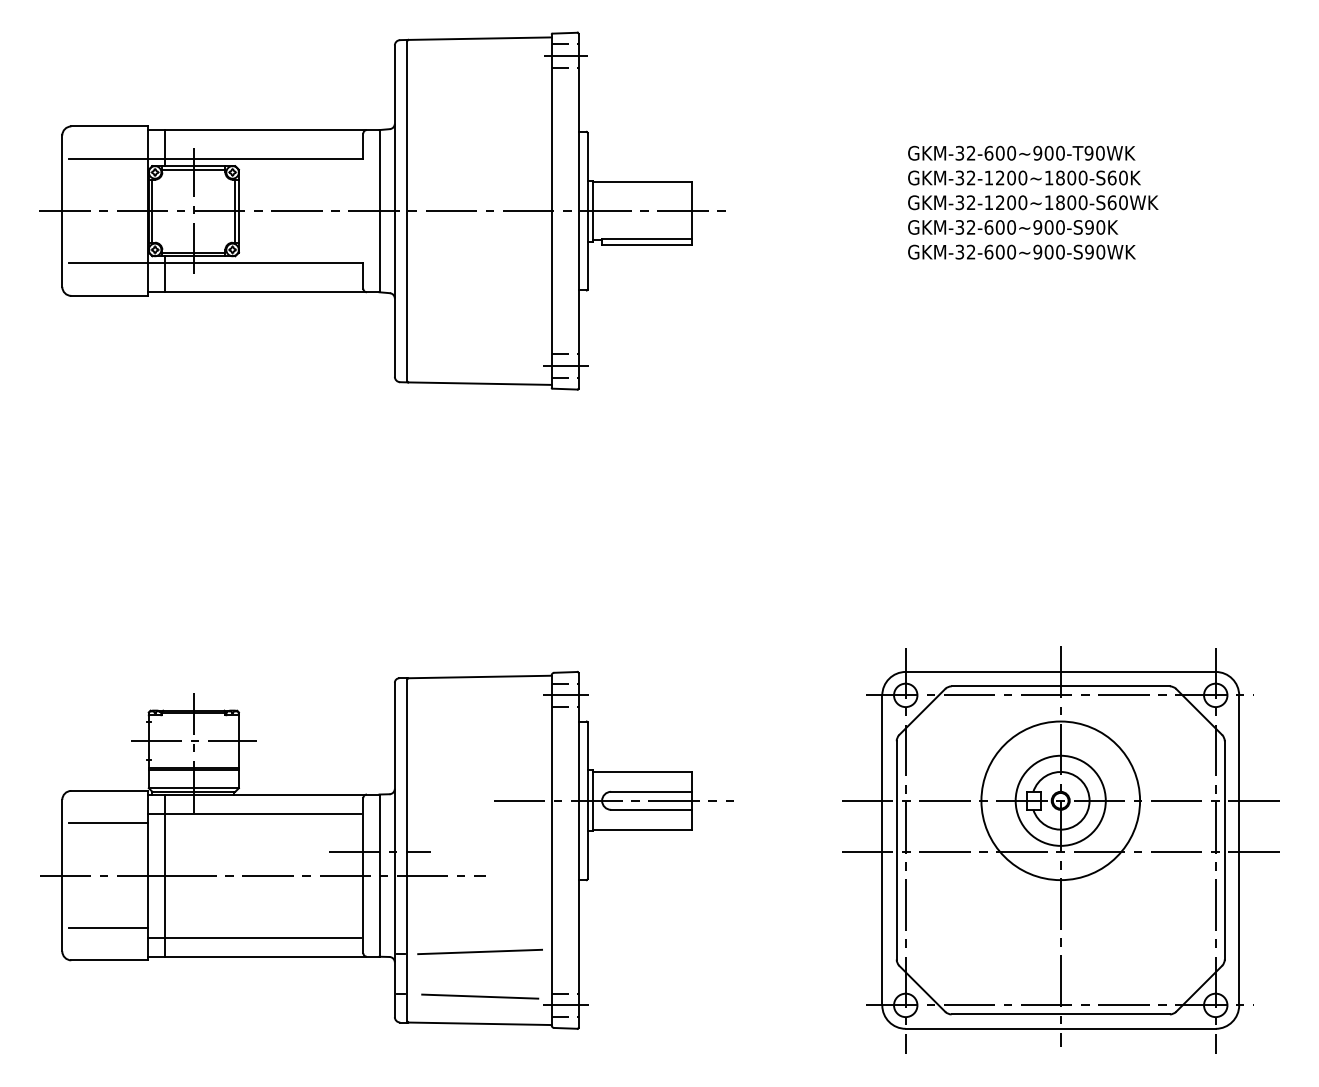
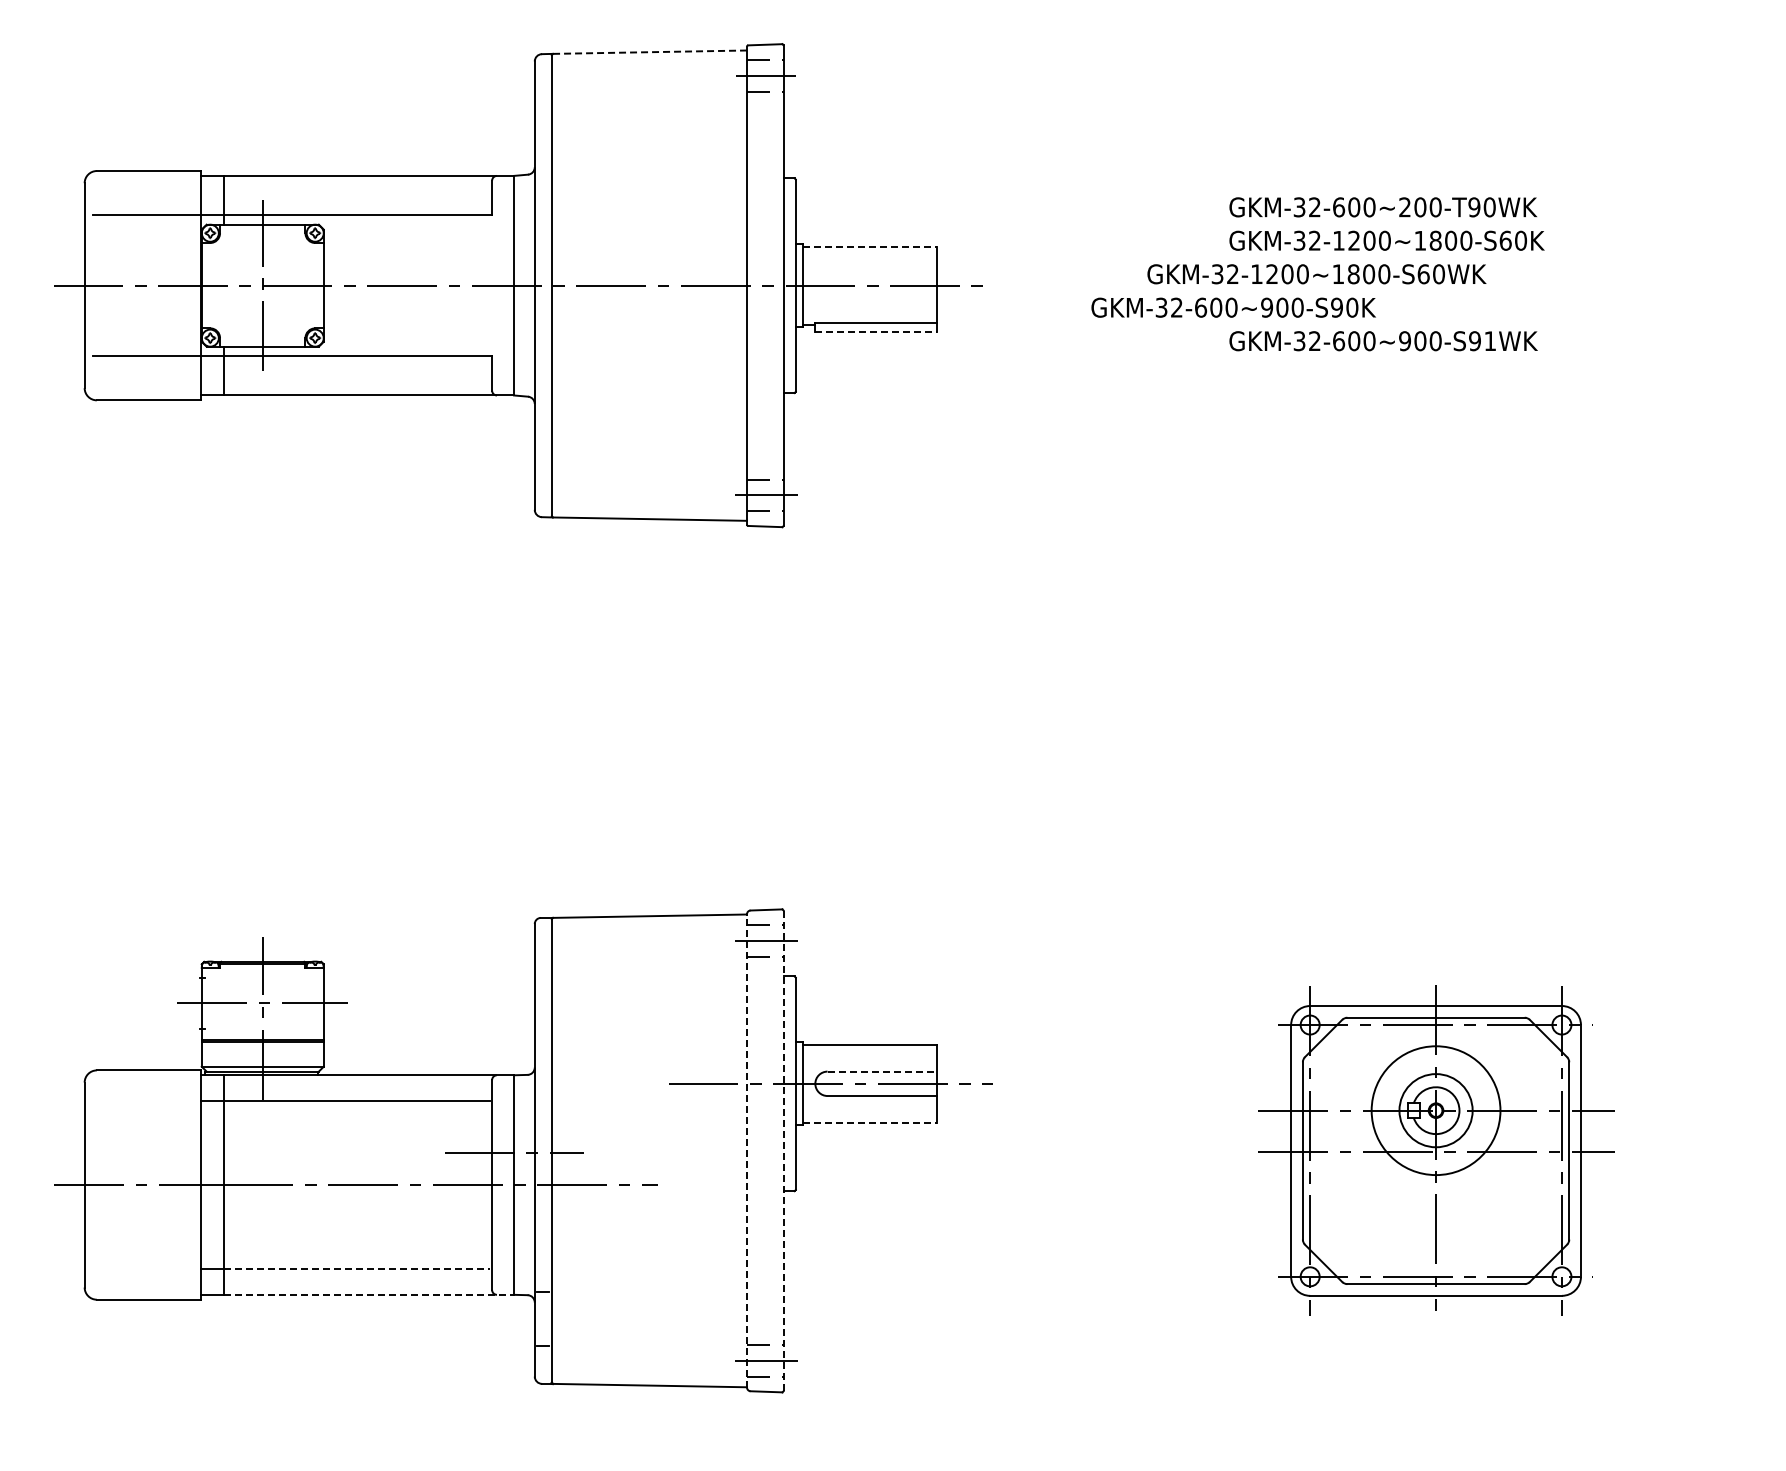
line: (480, 38) -> (650, 52), solid -> dashed
text: (1038, 153) -> (1405, 207), GKM-32-600~900-T90WK -> GKM-32-600~200-T90WK
line: (193, 169) -> (262, 229), removed
line: (642, 182) -> (870, 246), solid -> dashed
text: (1032, 202) -> (1316, 274), moved
line: (152, 211) -> (206, 285), removed
line: (235, 211) -> (318, 285), removed
text: (1013, 227) -> (1233, 307), moved
line: (647, 245) -> (876, 332), solid -> dashed
line: (193, 252) -> (262, 341), removed
text: (1100, 252) -> (1490, 341), GKM-32-600~900-S90WK -> GKM-32-600~900-S91WK
line: (651, 791) -> (882, 1071), solid -> dashed
line: (107, 823) -> (146, 1114), removed
line: (642, 829) -> (870, 1122), solid -> dashed
line: (552, 850) -> (747, 1151), solid -> dashed
line: (578, 850) -> (783, 1151), solid -> dashed
part: (1060, 850) -> (1435, 1150), size x0.6
line: (107, 927) -> (146, 1255), removed
line: (263, 938) -> (356, 1269), solid -> dashed
line: (480, 952) -> (650, 1288), removed
line: (272, 956) -> (369, 1294), solid -> dashed
line: (479, 996) -> (649, 1348), removed

